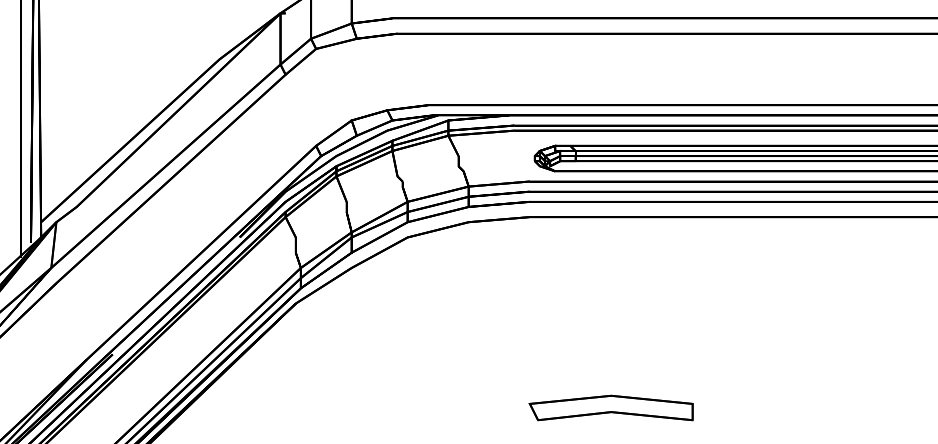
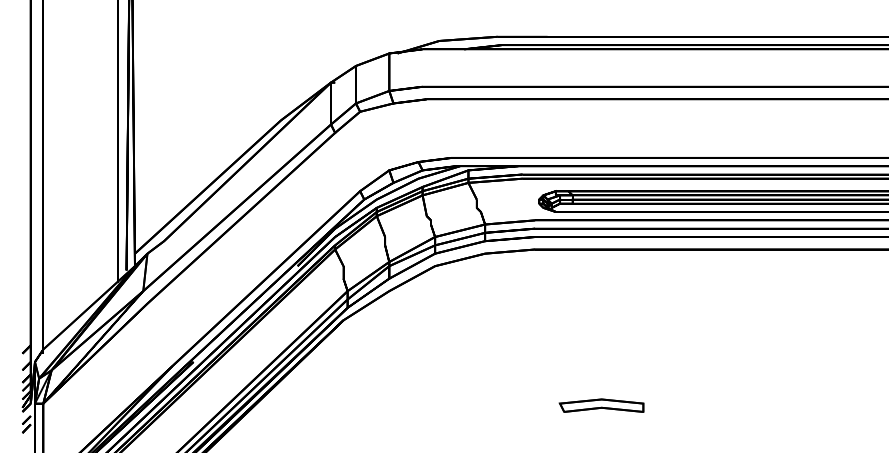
part: (610, 407) -> (601, 405), size x0.62

